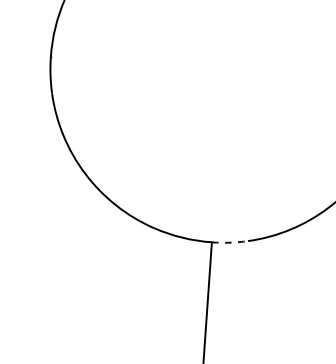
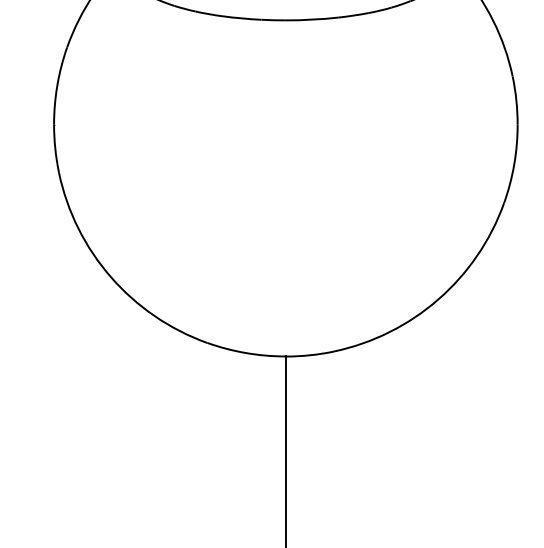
arc: (230, 242) -> (310, 355), dashed -> solid

